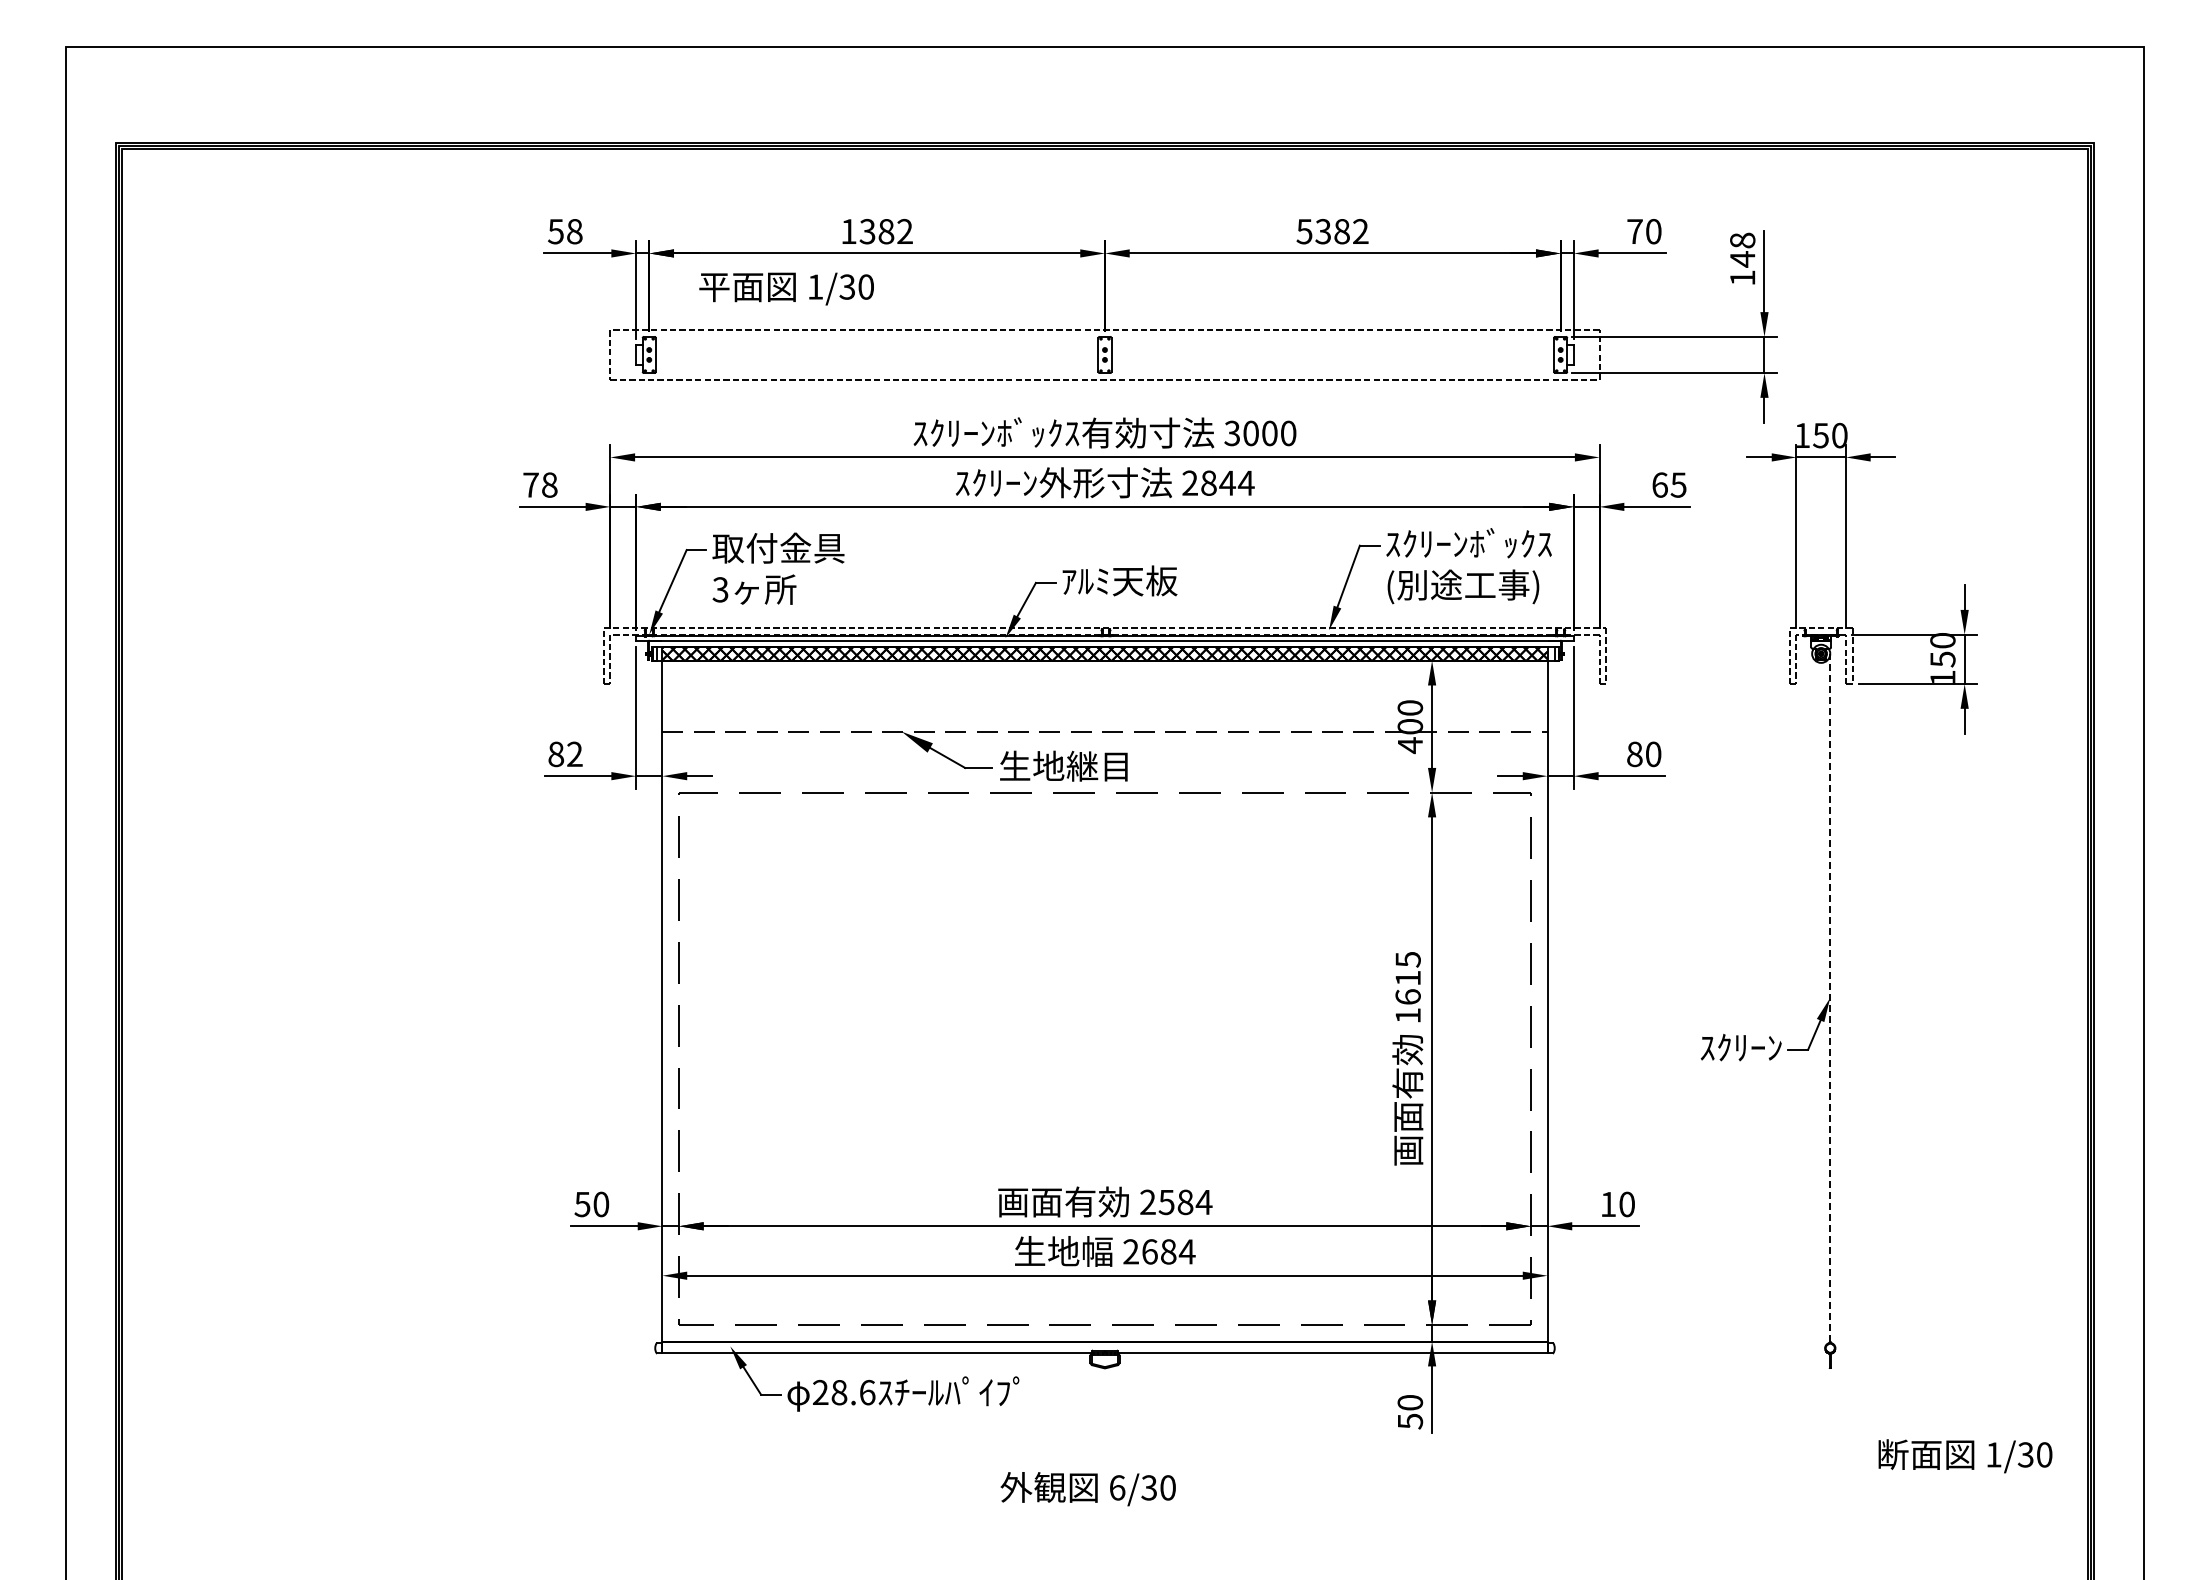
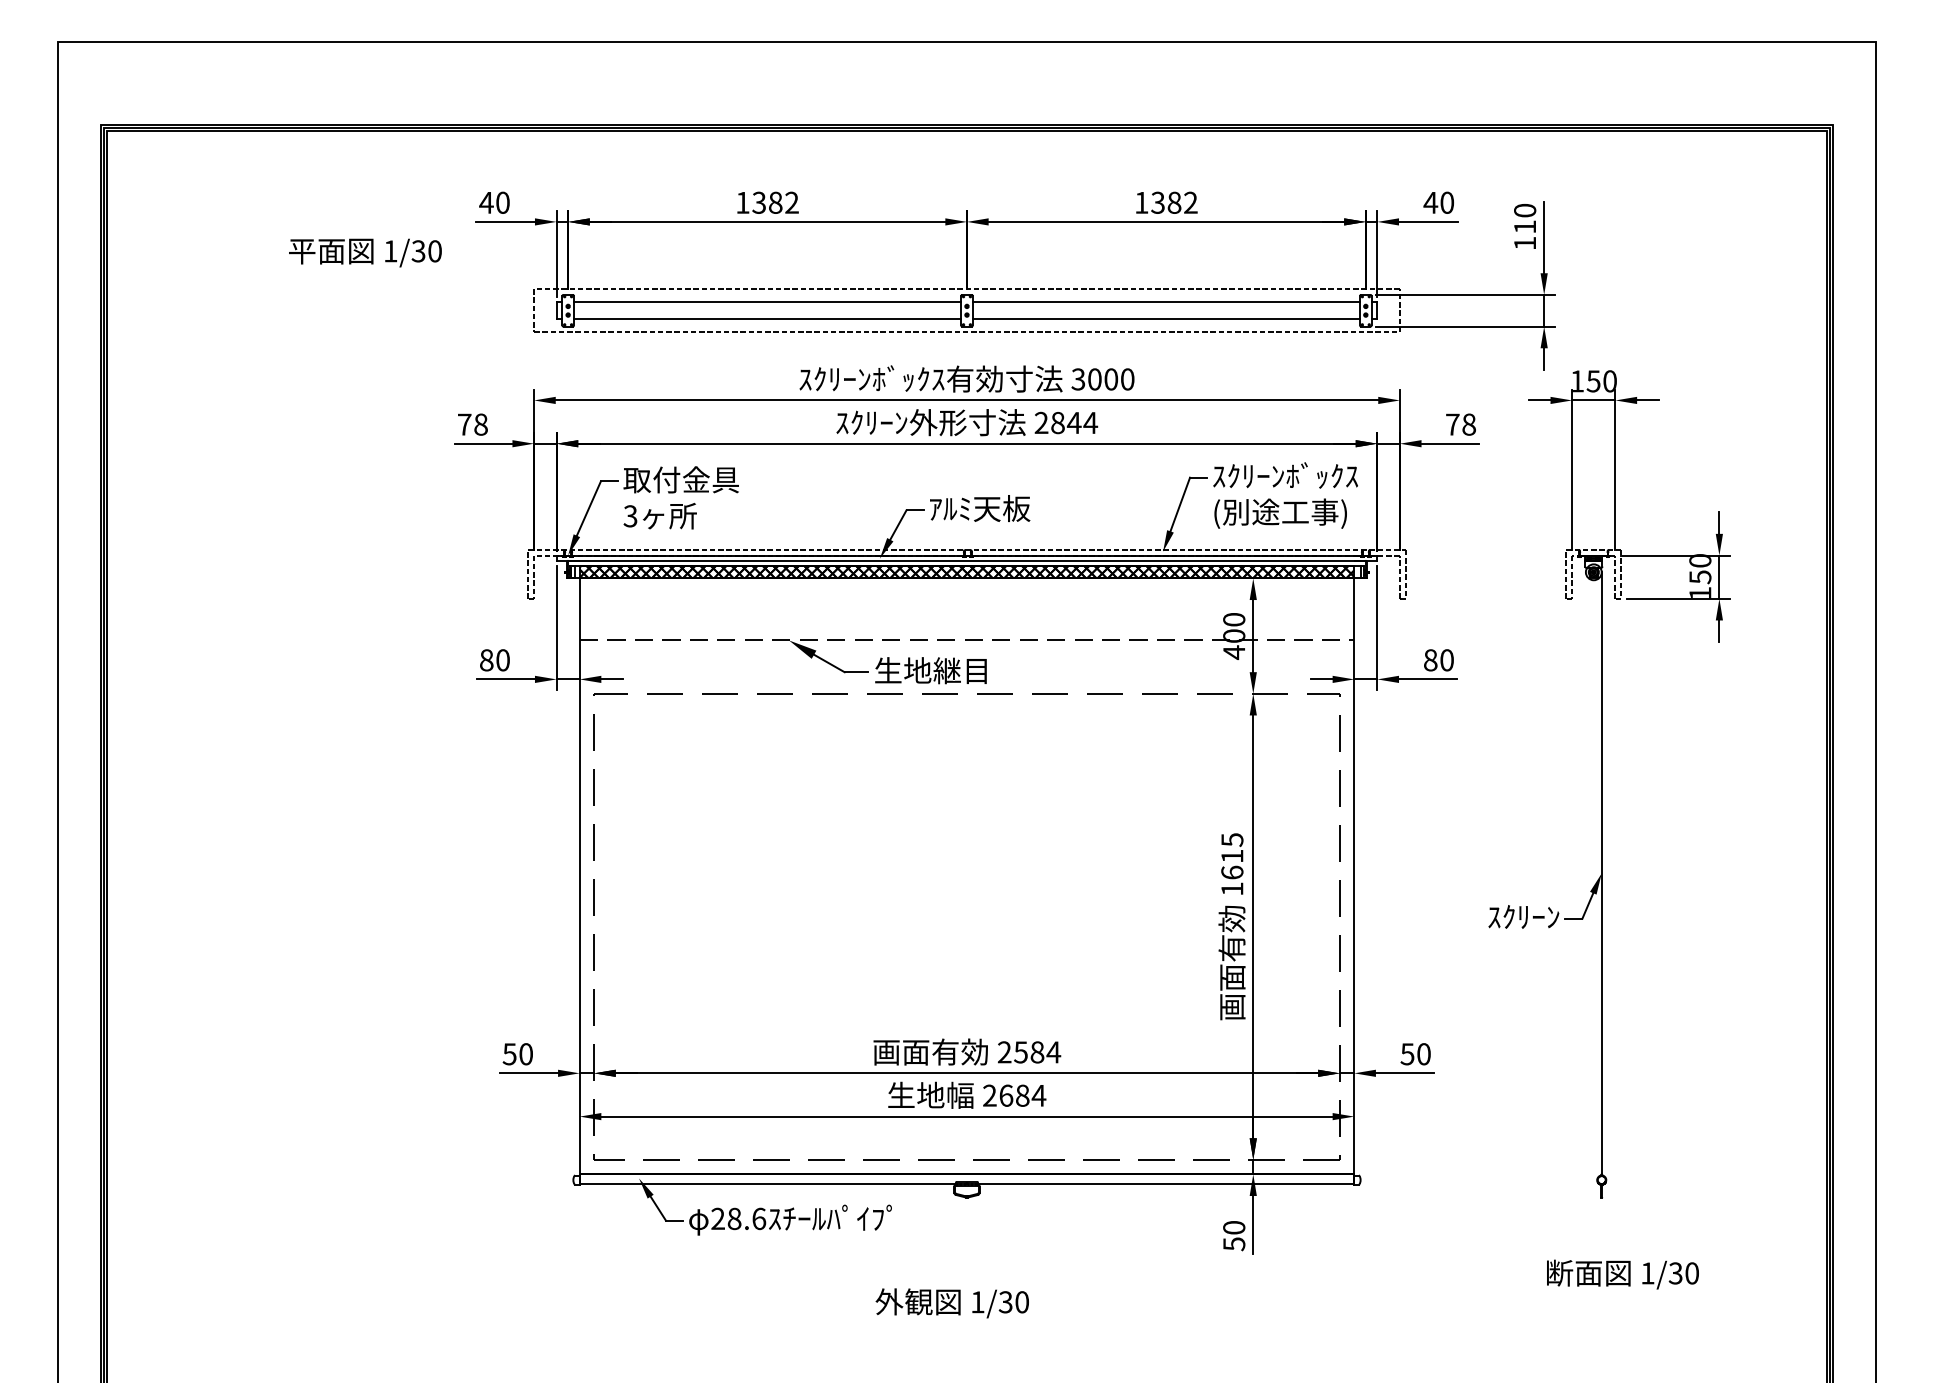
text: (564, 231) -> (493, 202), 58 -> 40
text: (1304, 231) -> (1141, 202), 5382 -> 1382
text: (1634, 231) -> (1430, 202), 70 -> 40
text: (1742, 249) -> (1524, 218), 148 -> 110
text: (786, 288) -> (365, 252), moved
line: (876, 345) -> (767, 302), added
line: (1332, 345) -> (1166, 302), added
line: (876, 364) -> (767, 319), added
line: (1332, 364) -> (1166, 319), added
text: (1669, 484) -> (1461, 424), 65 -> 78
text: (574, 754) -> (502, 660), 82 -> 80
line: (1830, 997) -> (1601, 873), dashed -> solid
text: (1608, 1204) -> (1407, 1054), 10 -> 50
text: (1965, 1456) -> (1622, 1274), moved
text: (1117, 1487) -> (977, 1301), 6/30 -> 1/30

